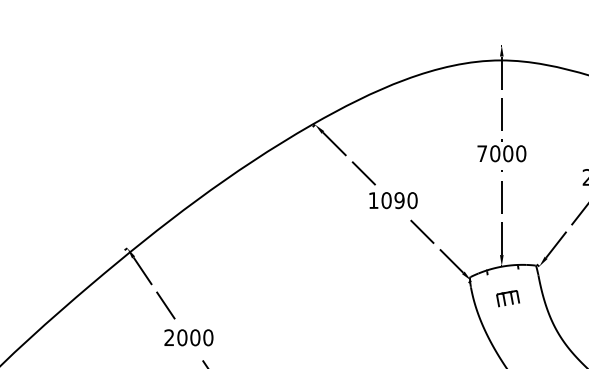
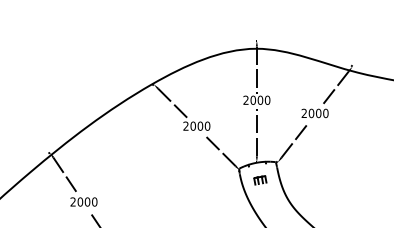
text: (481, 152) -> (245, 99), 7000 -> 2000
text: (385, 199) -> (192, 125), 1090 -> 2000

